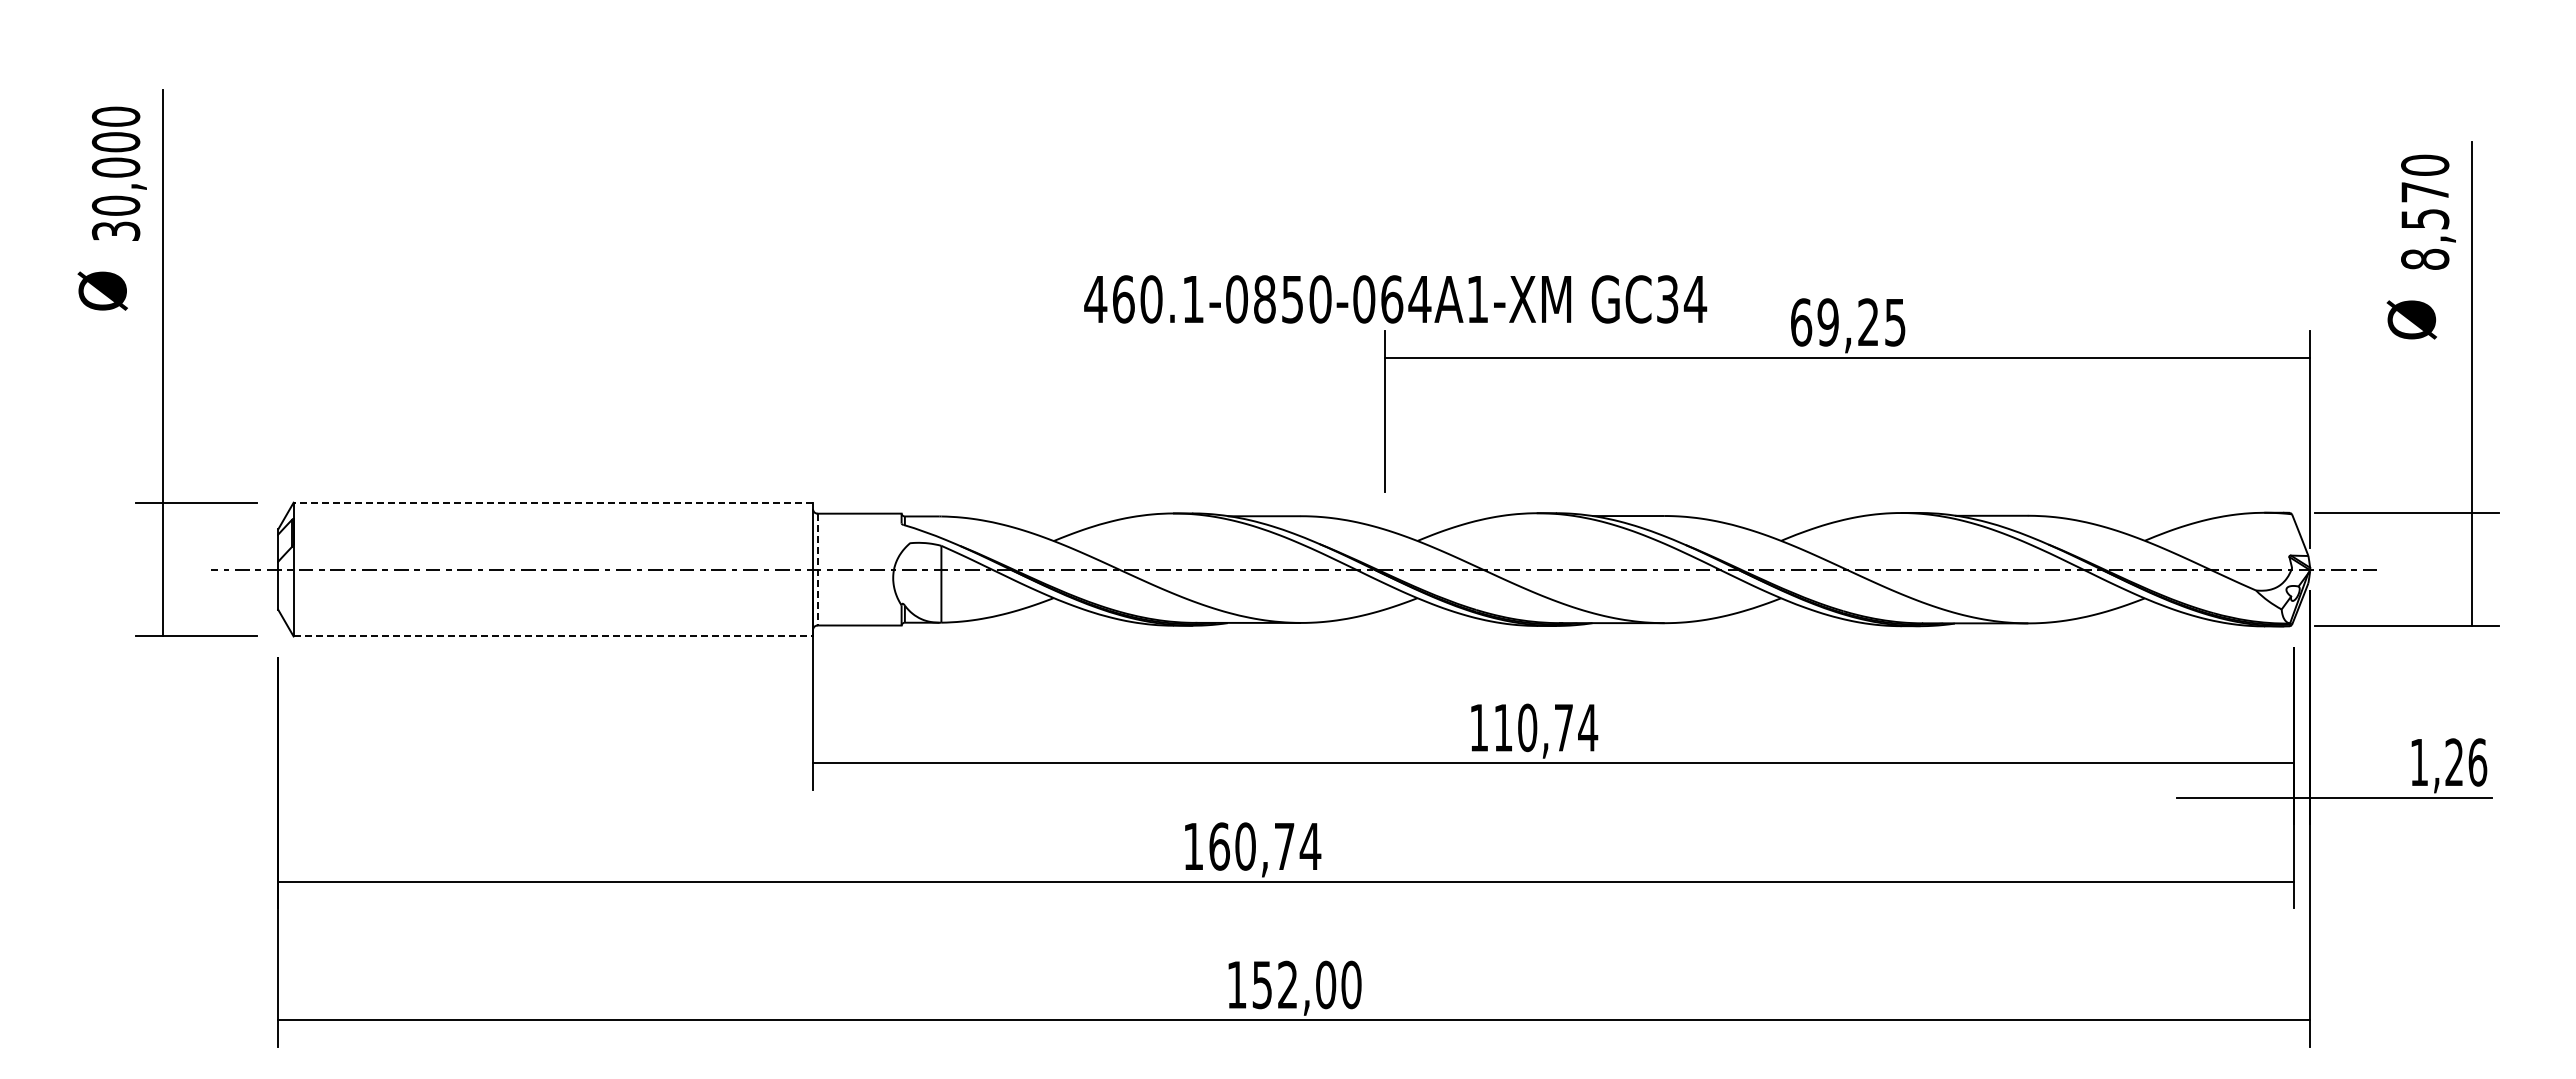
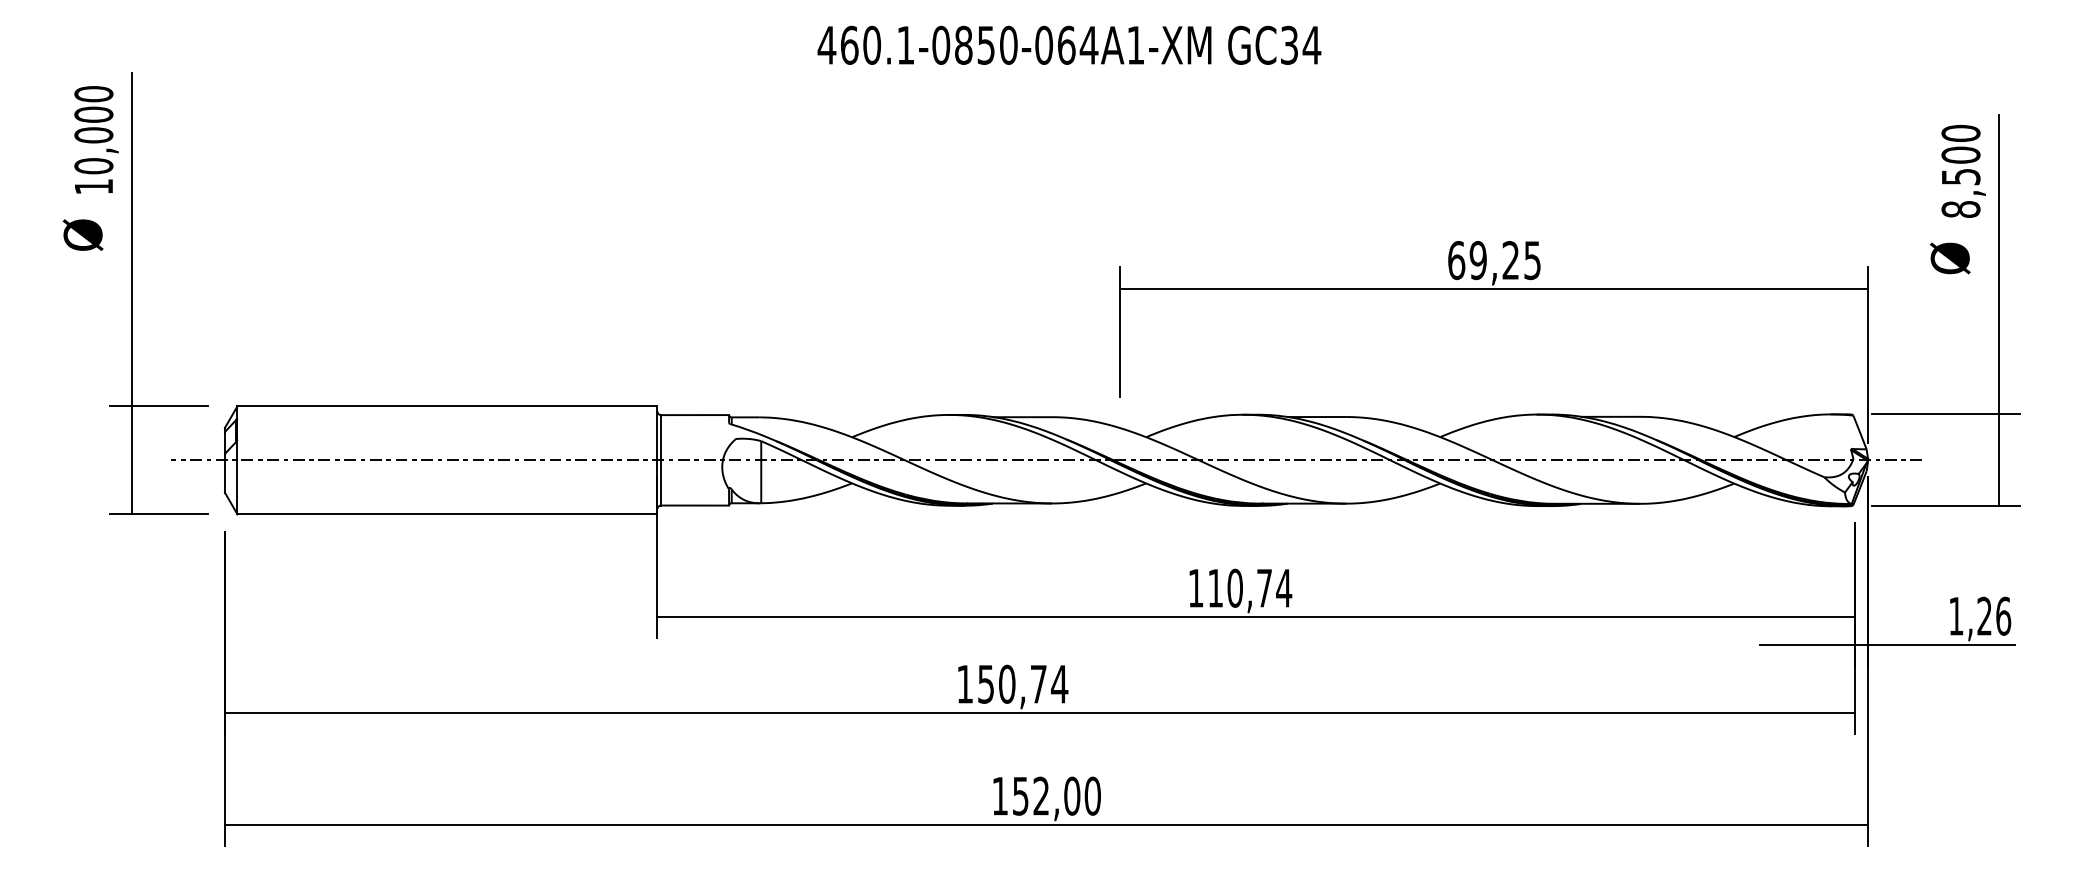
text: (2425, 191) -> (1961, 154), 8,570 -> 8,500
text: (115, 230) -> (93, 186), 30,000 -> 10,000
text: (1395, 299) -> (1069, 45), moved
line: (553, 502) -> (447, 406), dashed -> solid
line: (817, 569) -> (661, 460), dashed -> solid
line: (553, 636) -> (447, 514), dashed -> solid
text: (1219, 846) -> (986, 684), 160,74 -> 150,74

